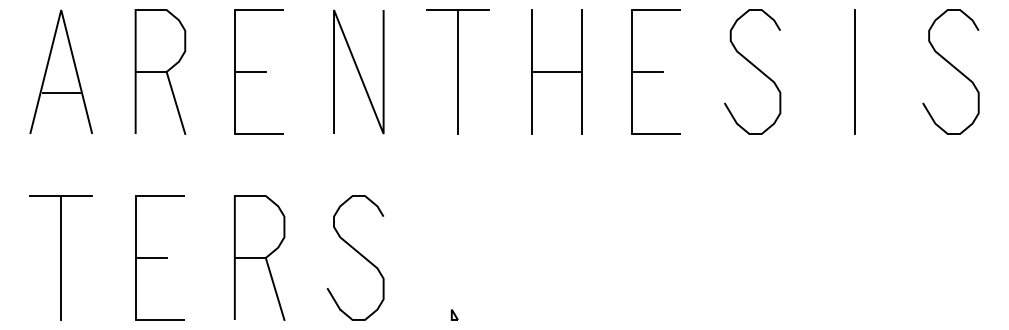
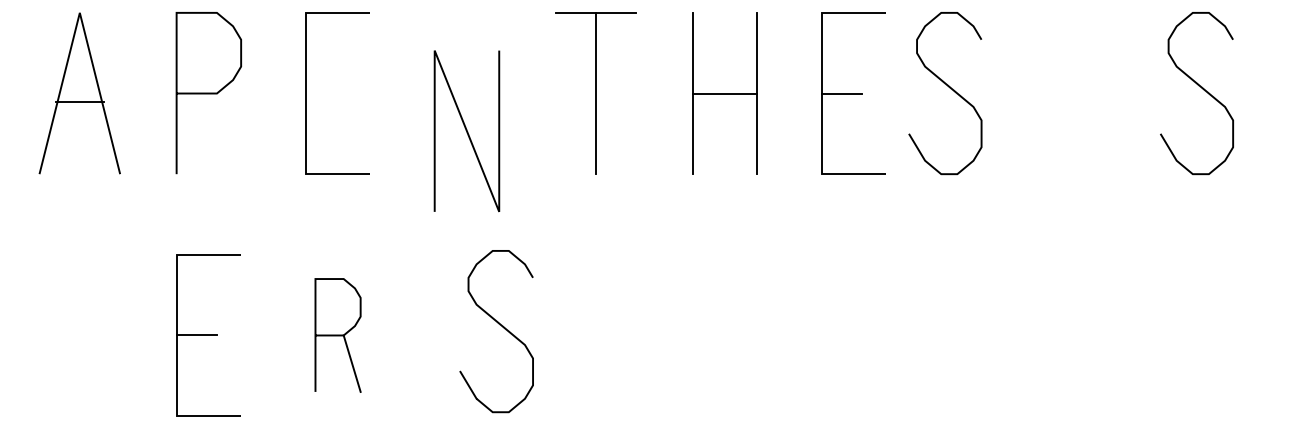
curve: (953, 67) -> (1200, 87), moved
curve: (755, 68) -> (949, 88), moved
line: (358, 71) -> (466, 130), moved
line: (249, 72) -> (324, 94), removed
line: (854, 72) -> (1111, 94), removed
line: (60, 92) -> (78, 101), moved
line: (175, 103) -> (228, 134), removed
part: (60, 257) -> (78, 334), removed
part: (259, 257) -> (337, 334), size x0.7
part: (355, 257) -> (496, 330), moved
part: (454, 314) -> (591, 408), removed

